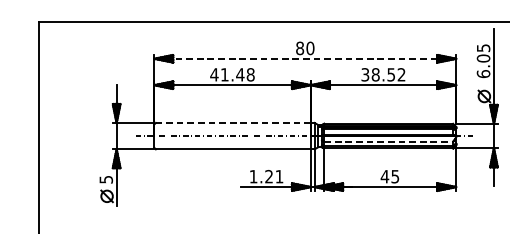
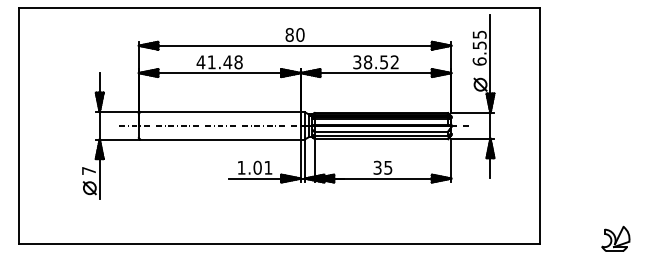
line: (305, 58) -> (295, 45), dashed -> solid
text: (483, 58) -> (479, 45), 6.05 -> 6.55
line: (233, 123) -> (220, 112), dashed -> solid
line: (388, 141) -> (381, 131), dashed -> solid
text: (268, 176) -> (257, 167), 1.21 -> 1.01
text: (384, 176) -> (377, 167), 45 -> 35
text: (105, 179) -> (88, 170), 5 -> 7

